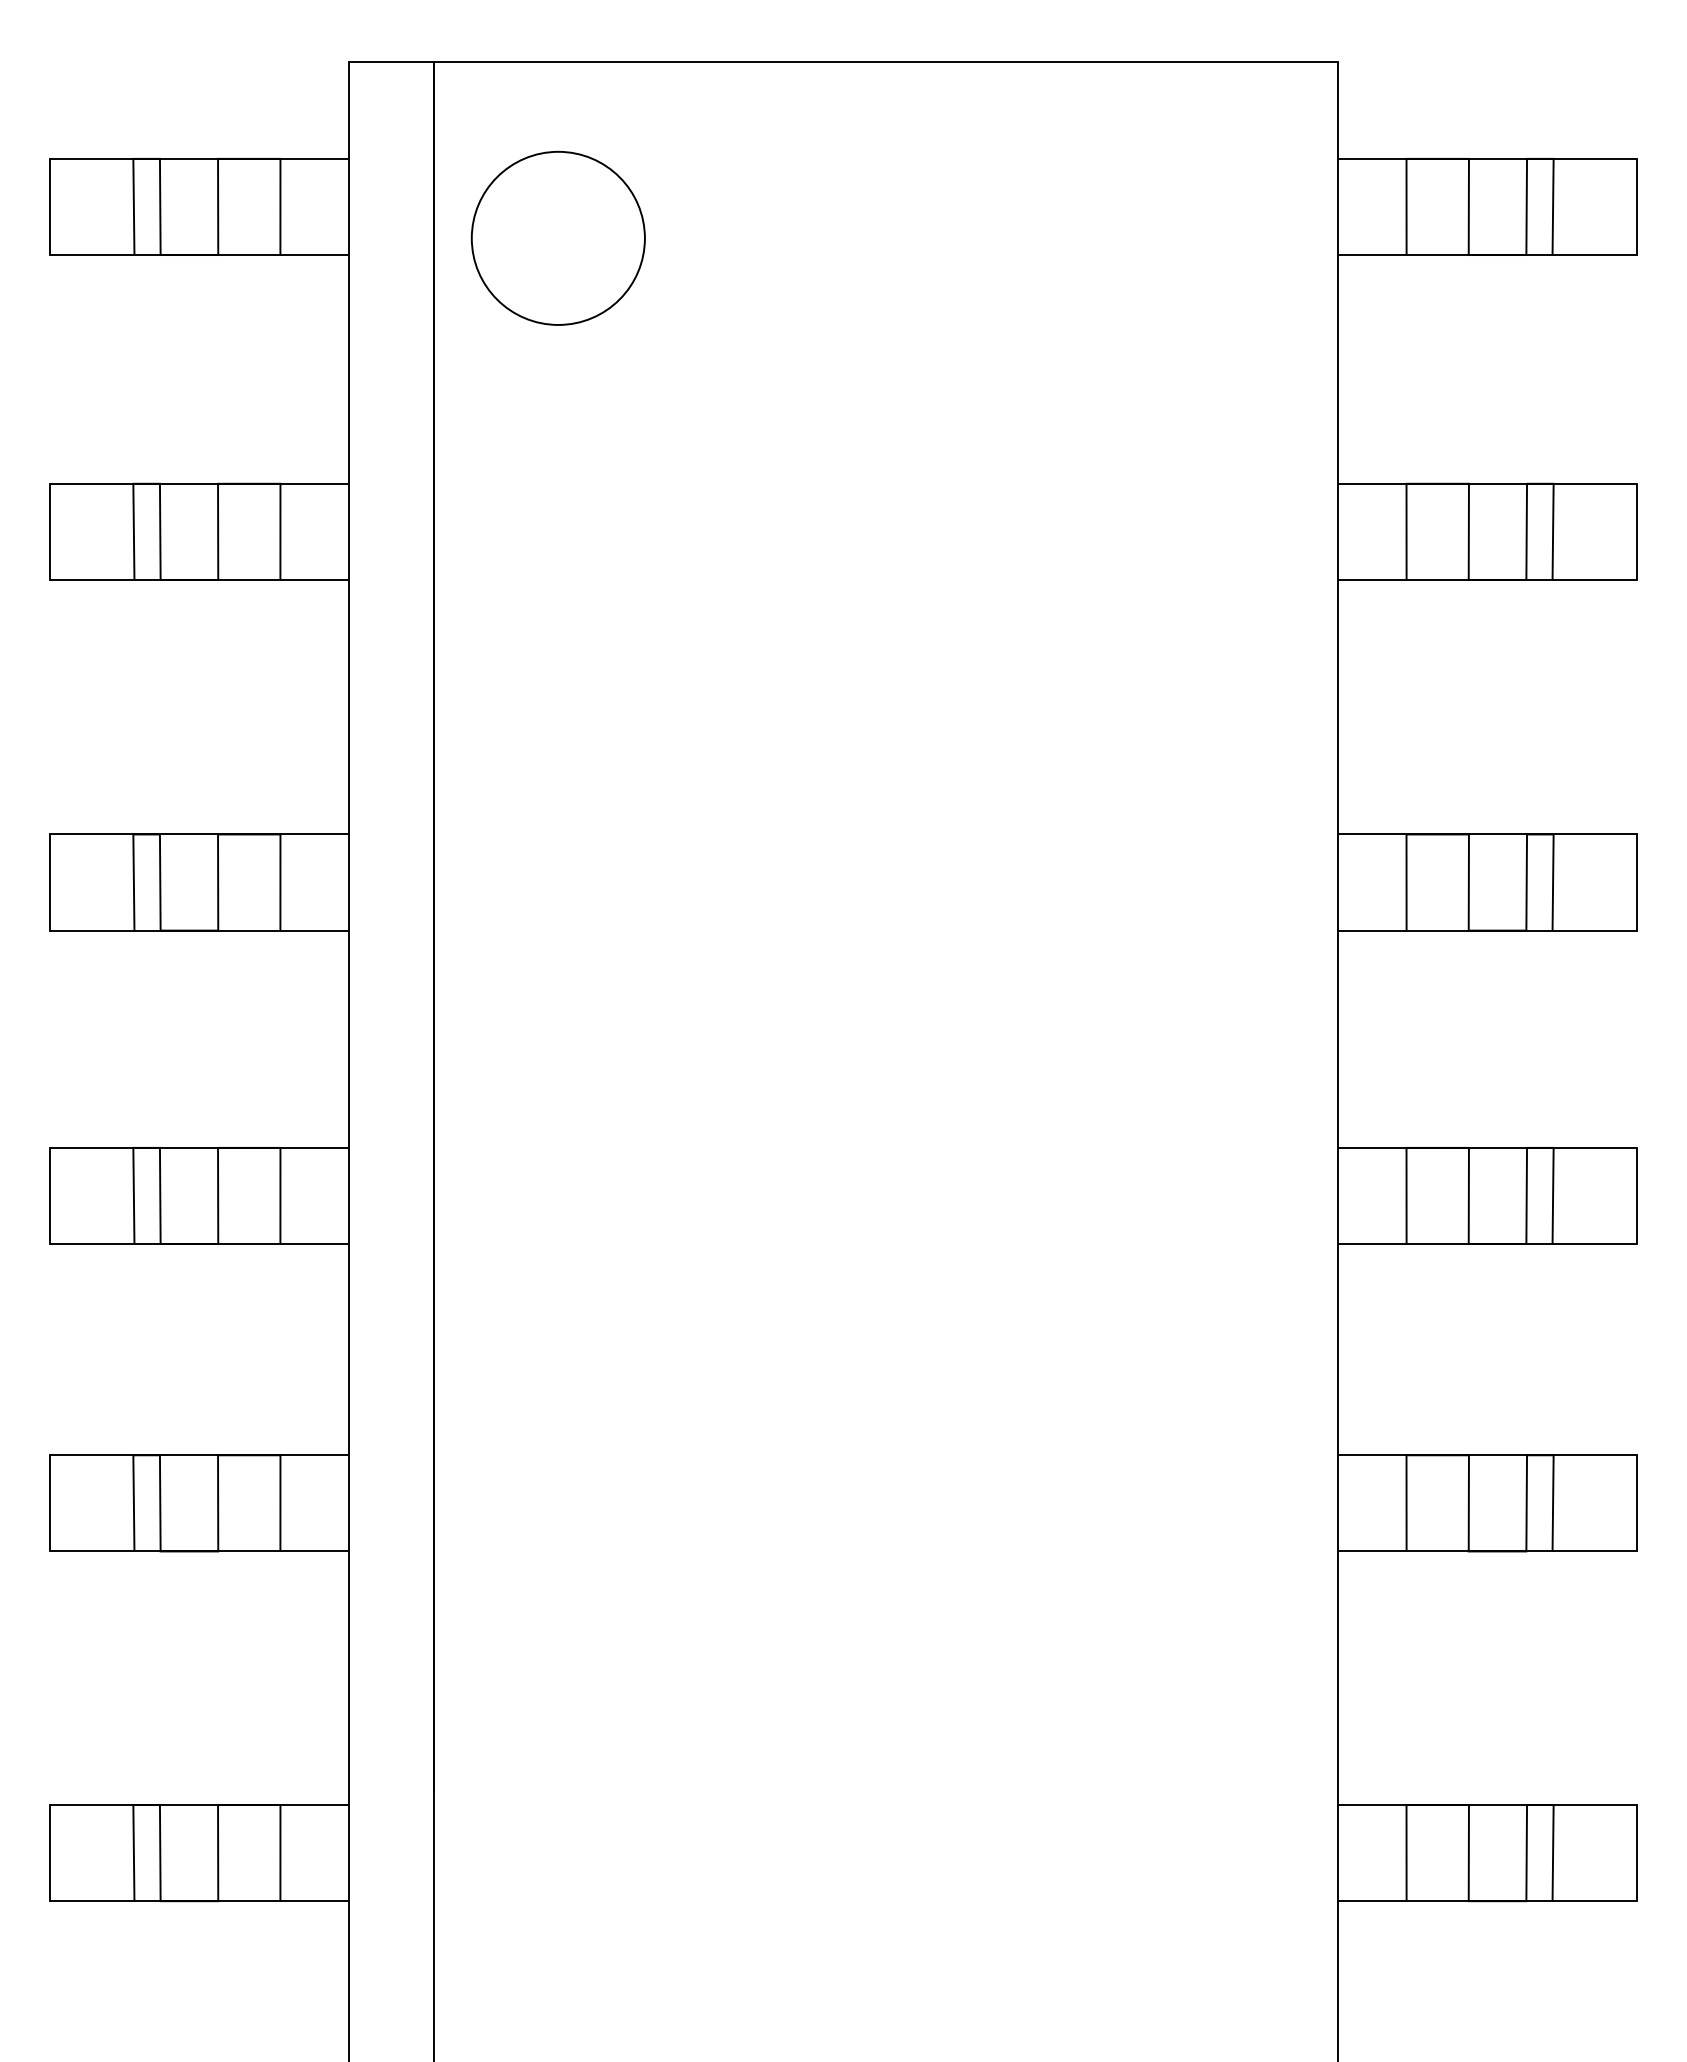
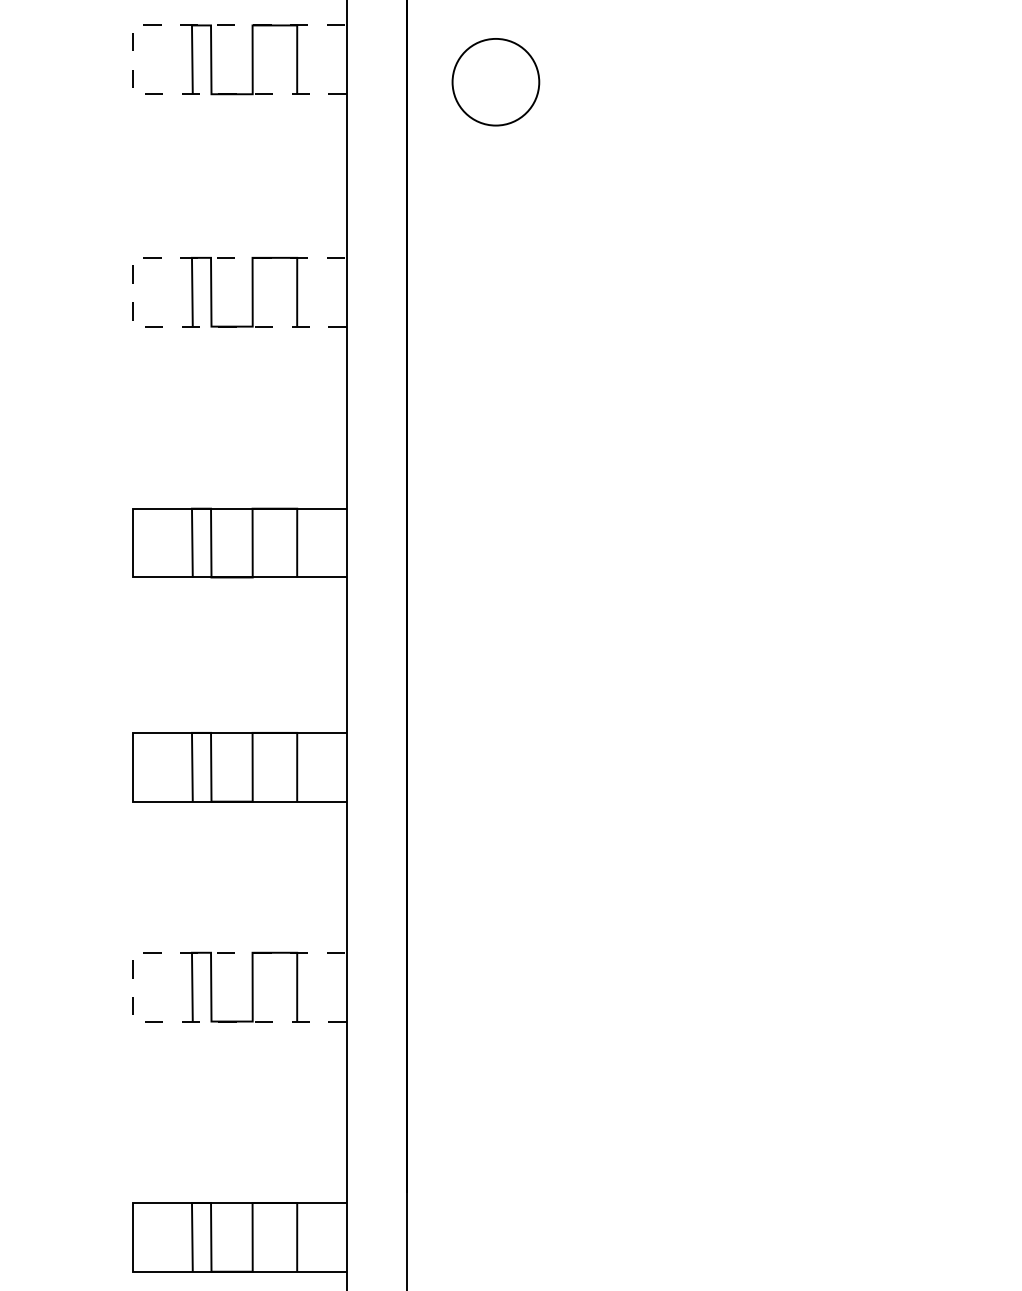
line: (50, 206) -> (132, 59), solid -> dashed
circle: (557, 237) -> (495, 81), size x0.7
line: (50, 531) -> (132, 291), solid -> dashed
line: (50, 1502) -> (132, 986), solid -> dashed

